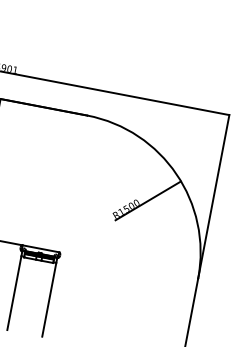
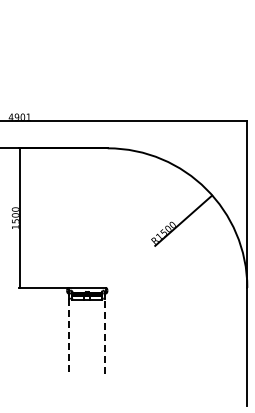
line: (14, 294) -> (69, 337), solid -> dashed
line: (49, 299) -> (105, 336), solid -> dashed

